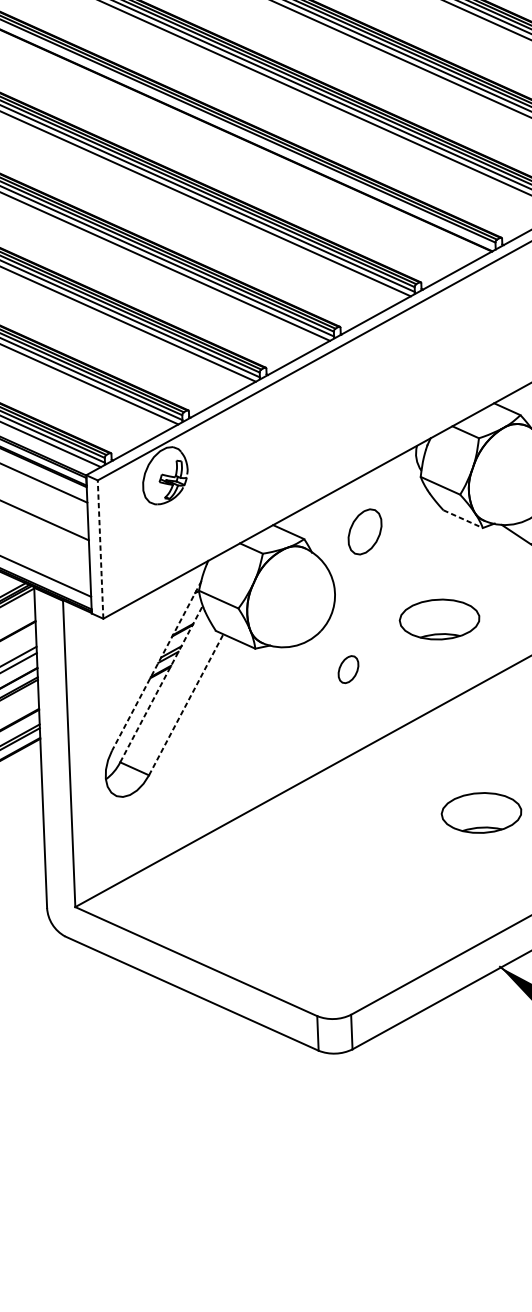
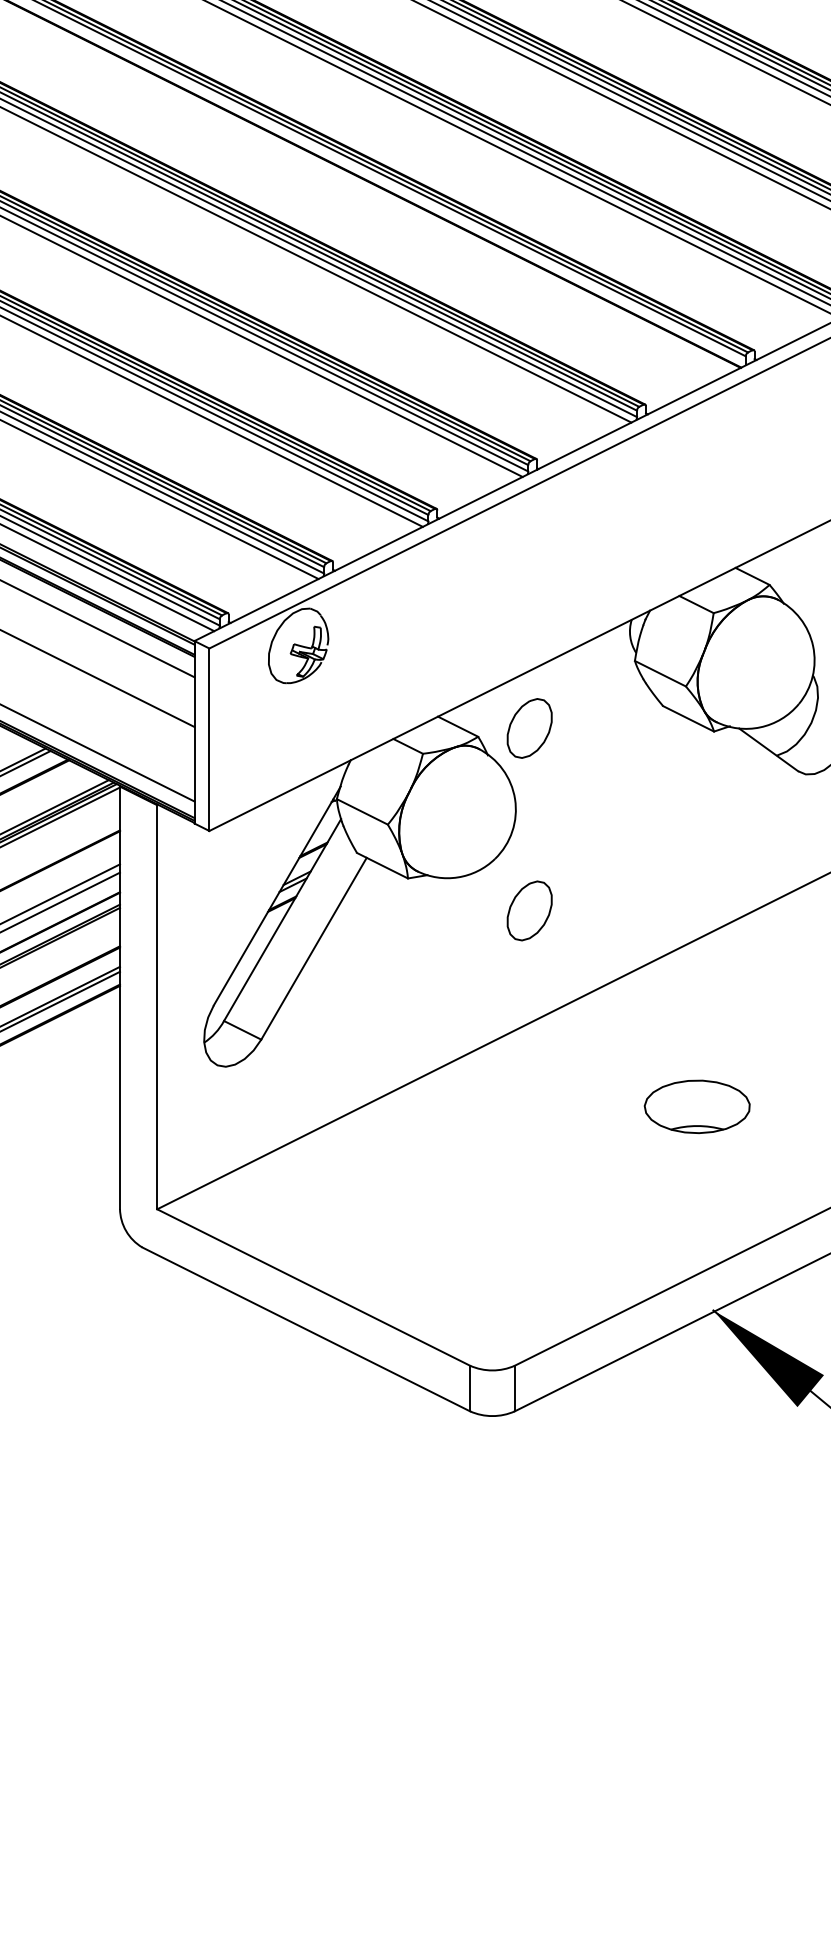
line: (463, 518) -> (688, 718), dashed -> solid
part: (364, 531) -> (529, 728), moved
line: (100, 549) -> (209, 739), dashed -> solid
part: (439, 619) -> (651, 849), removed
line: (156, 666) -> (277, 896), dashed -> solid
part: (348, 669) -> (529, 910), size x1.67
line: (161, 684) -> (282, 920), dashed -> solid
line: (186, 704) -> (314, 948), dashed -> solid

